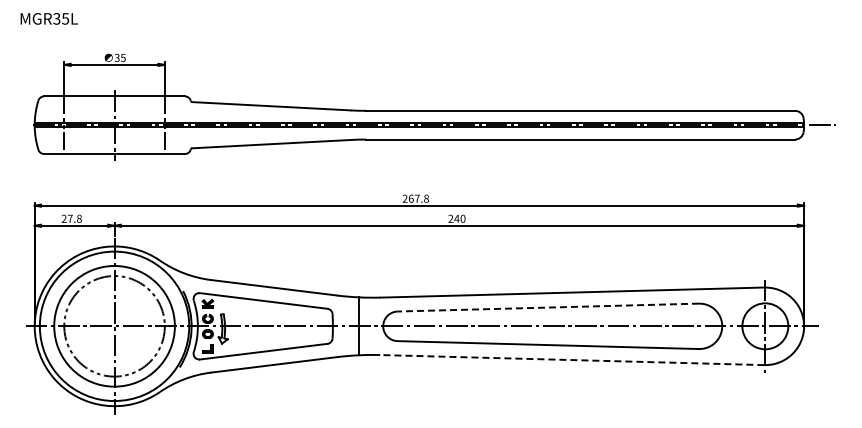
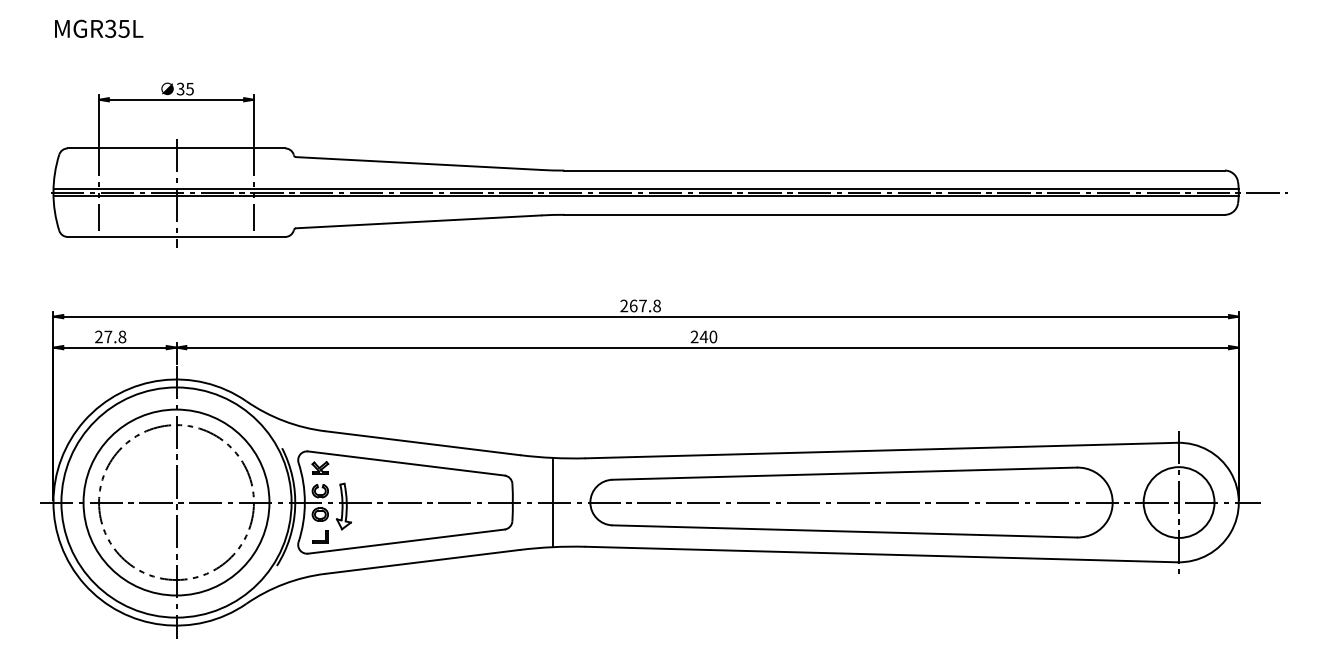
text: (48, 18) -> (97, 28), moved
line: (548, 307) -> (845, 473), dashed -> solid
line: (571, 360) -> (880, 555), dashed -> solid

